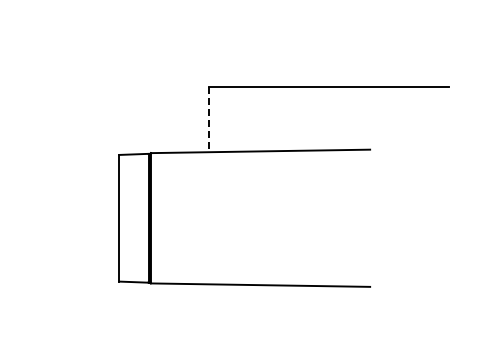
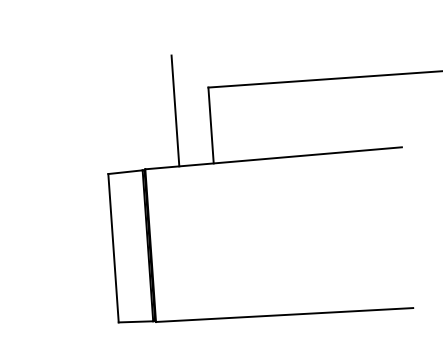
line: (179, 105) -> (174, 111), added
line: (209, 120) -> (211, 126), dashed -> solid

